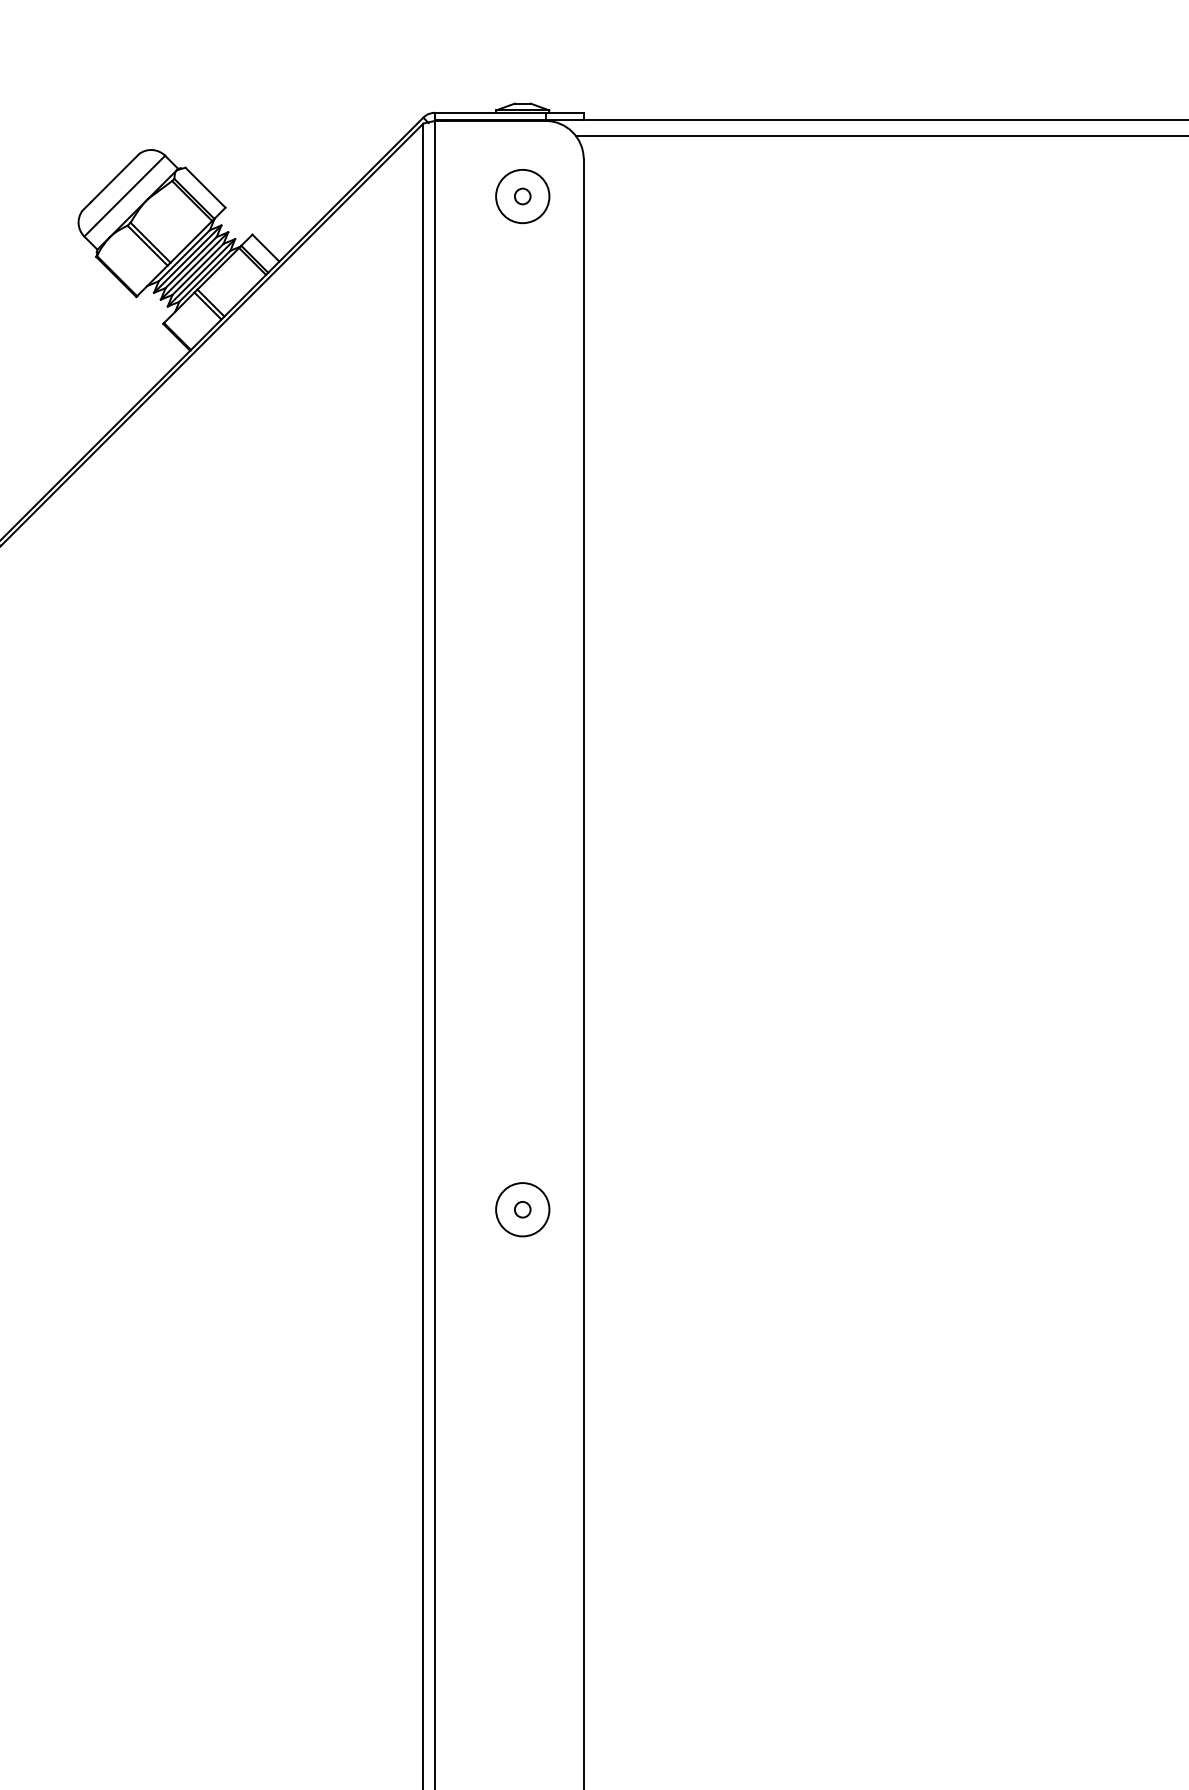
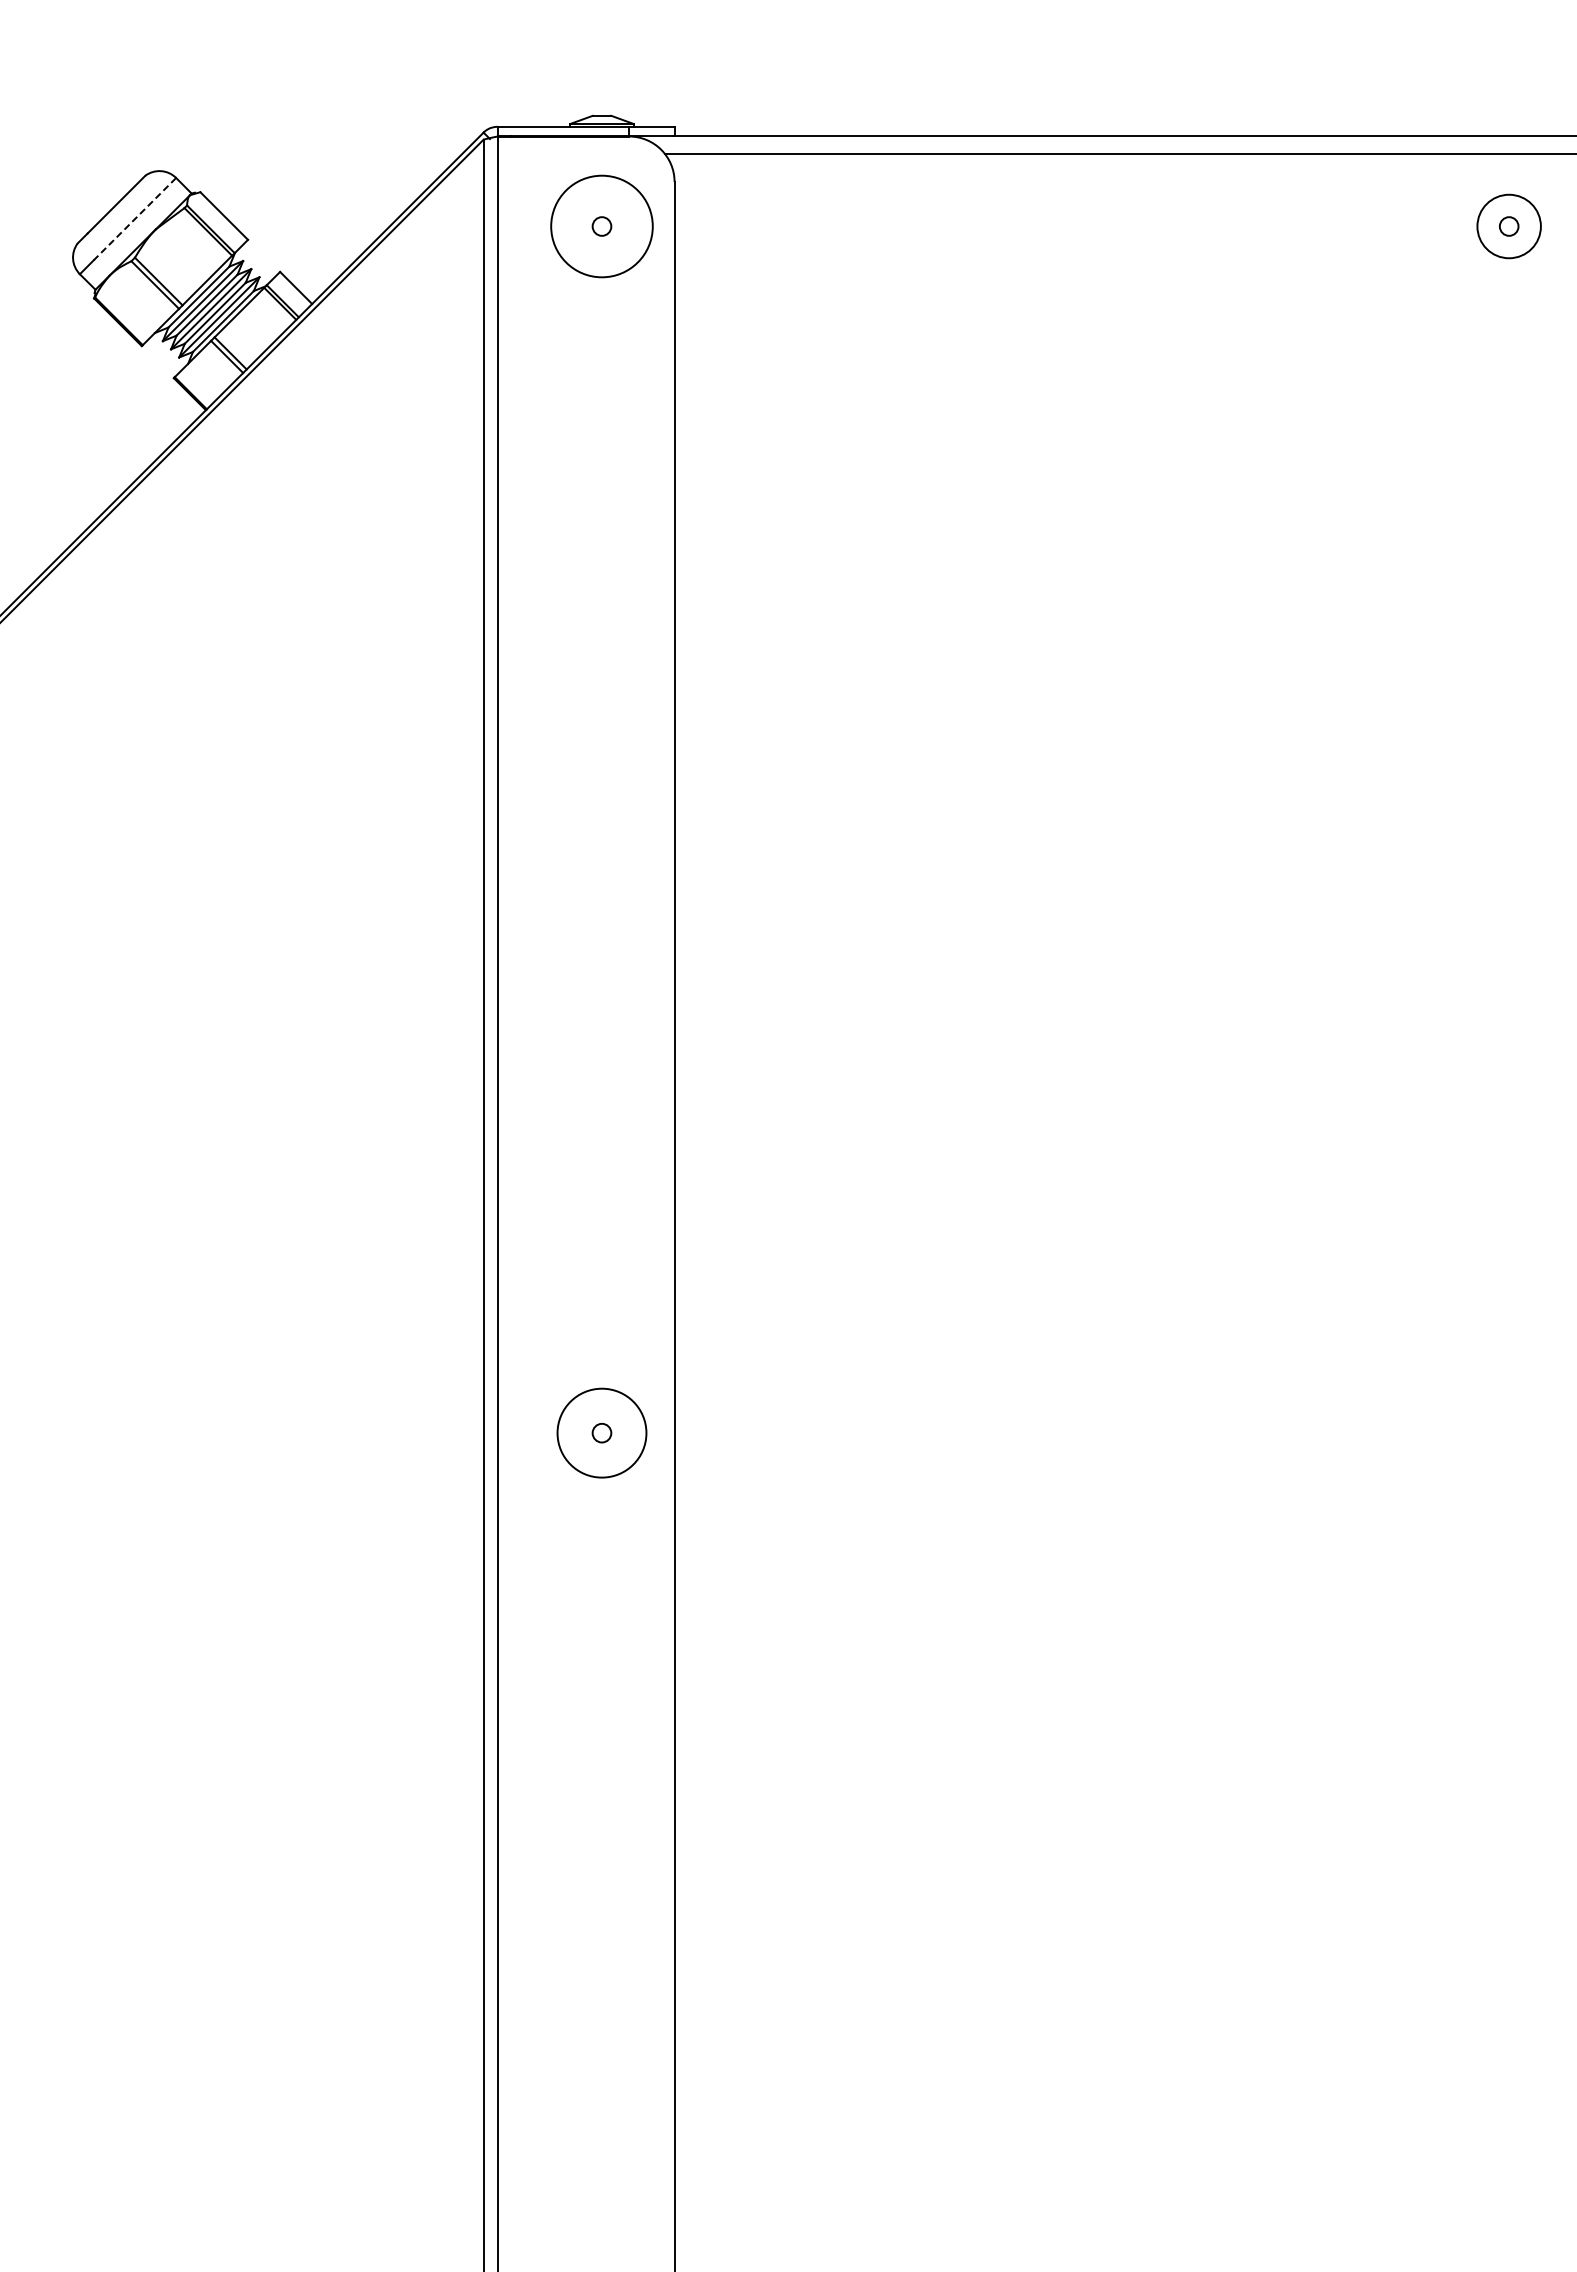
line: (130, 190) -> (134, 219), solid -> dashed
circle: (522, 196) -> (601, 226), size x1.6
circle: (522, 1209) -> (601, 1432), size x1.4

